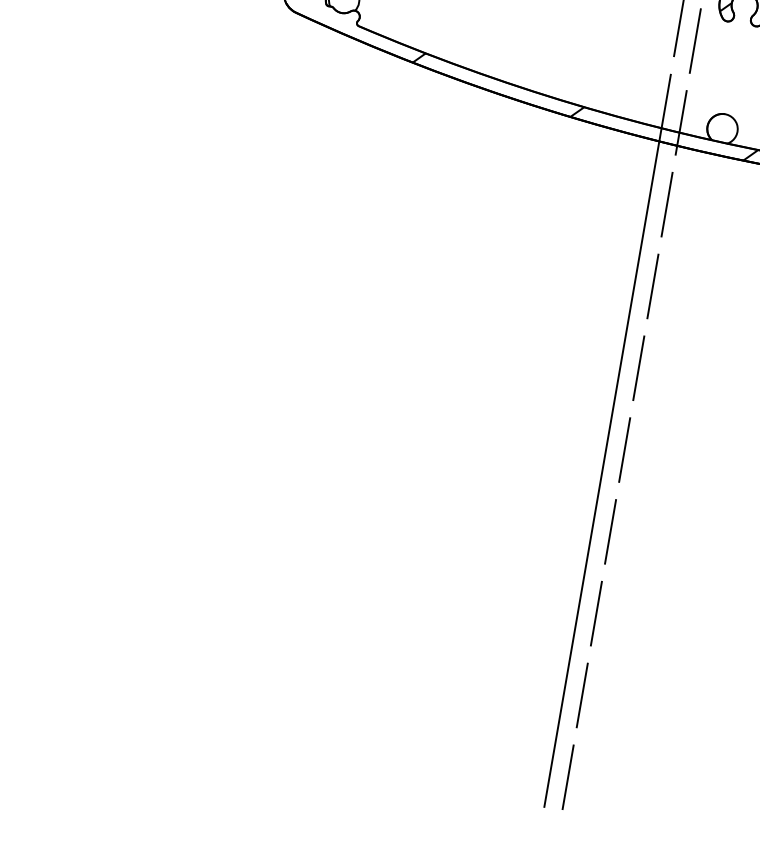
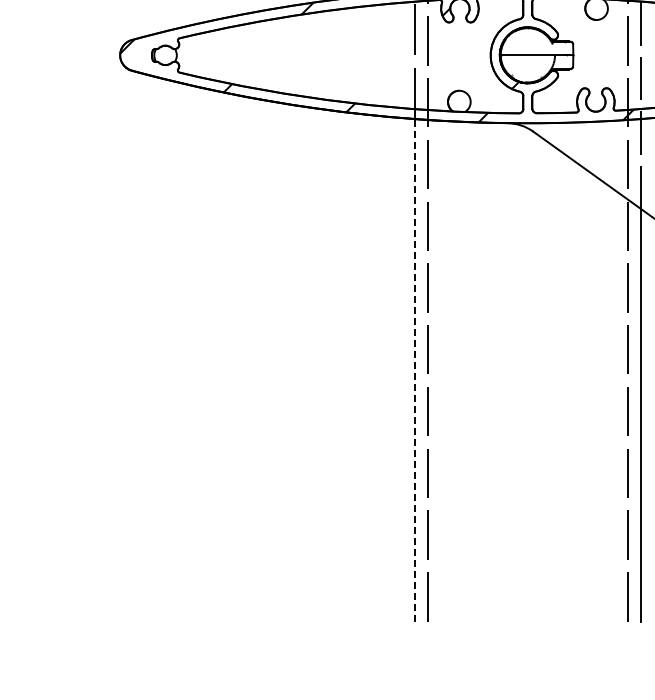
line: (601, 473) -> (414, 369), solid -> dashed

